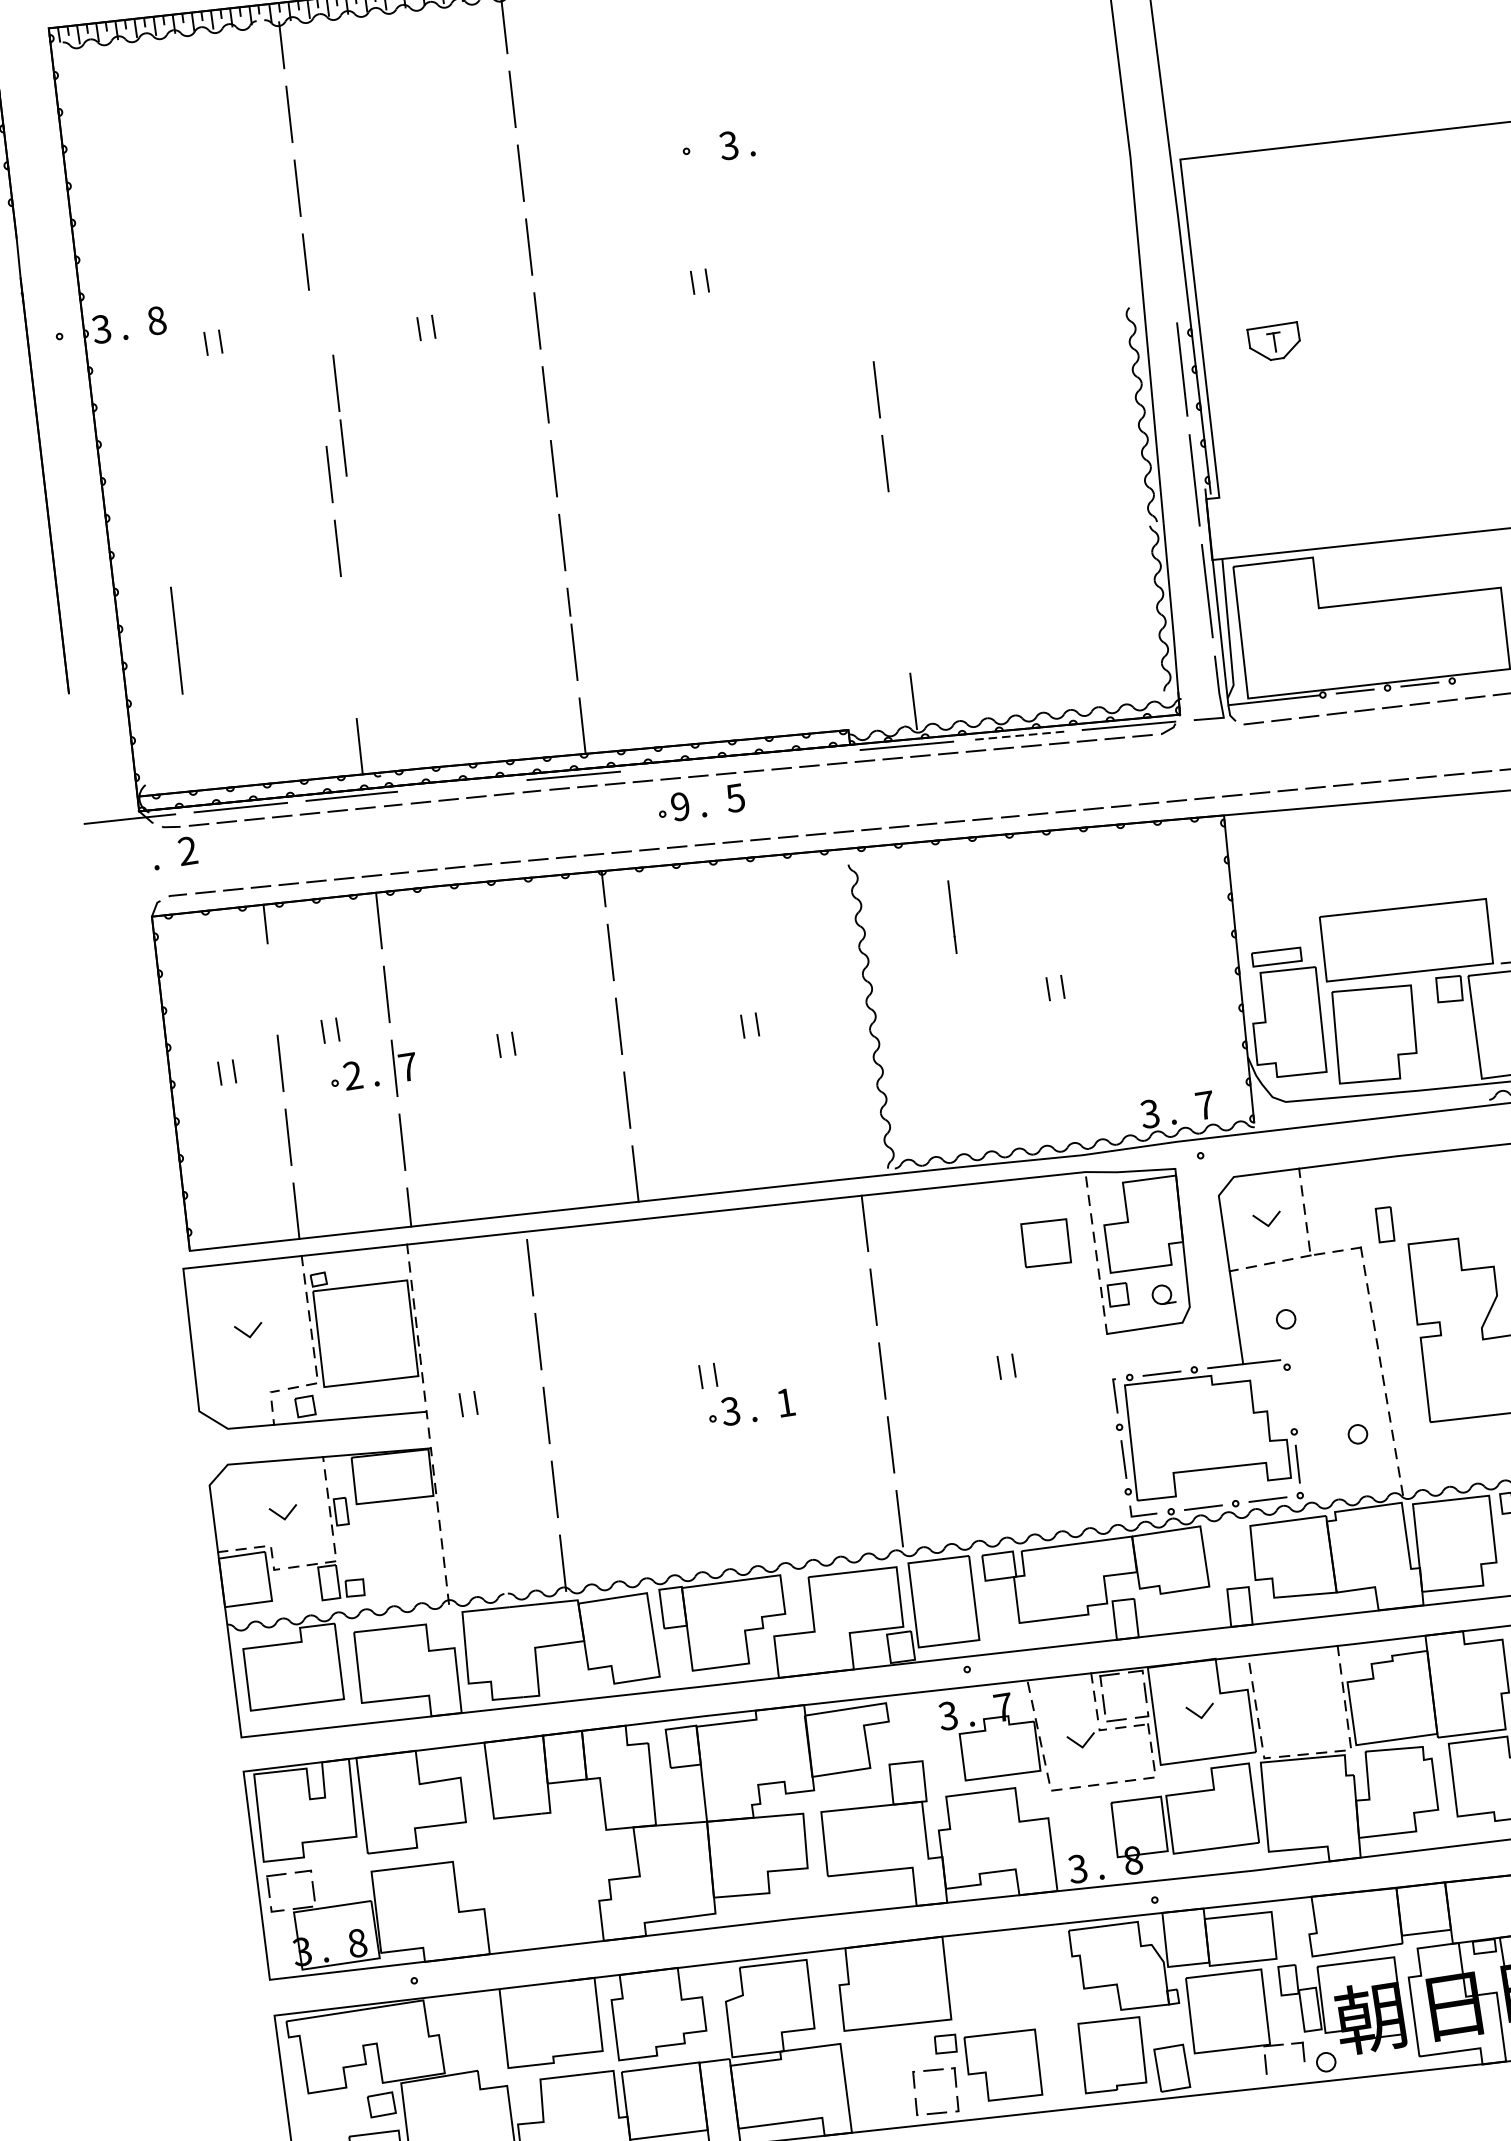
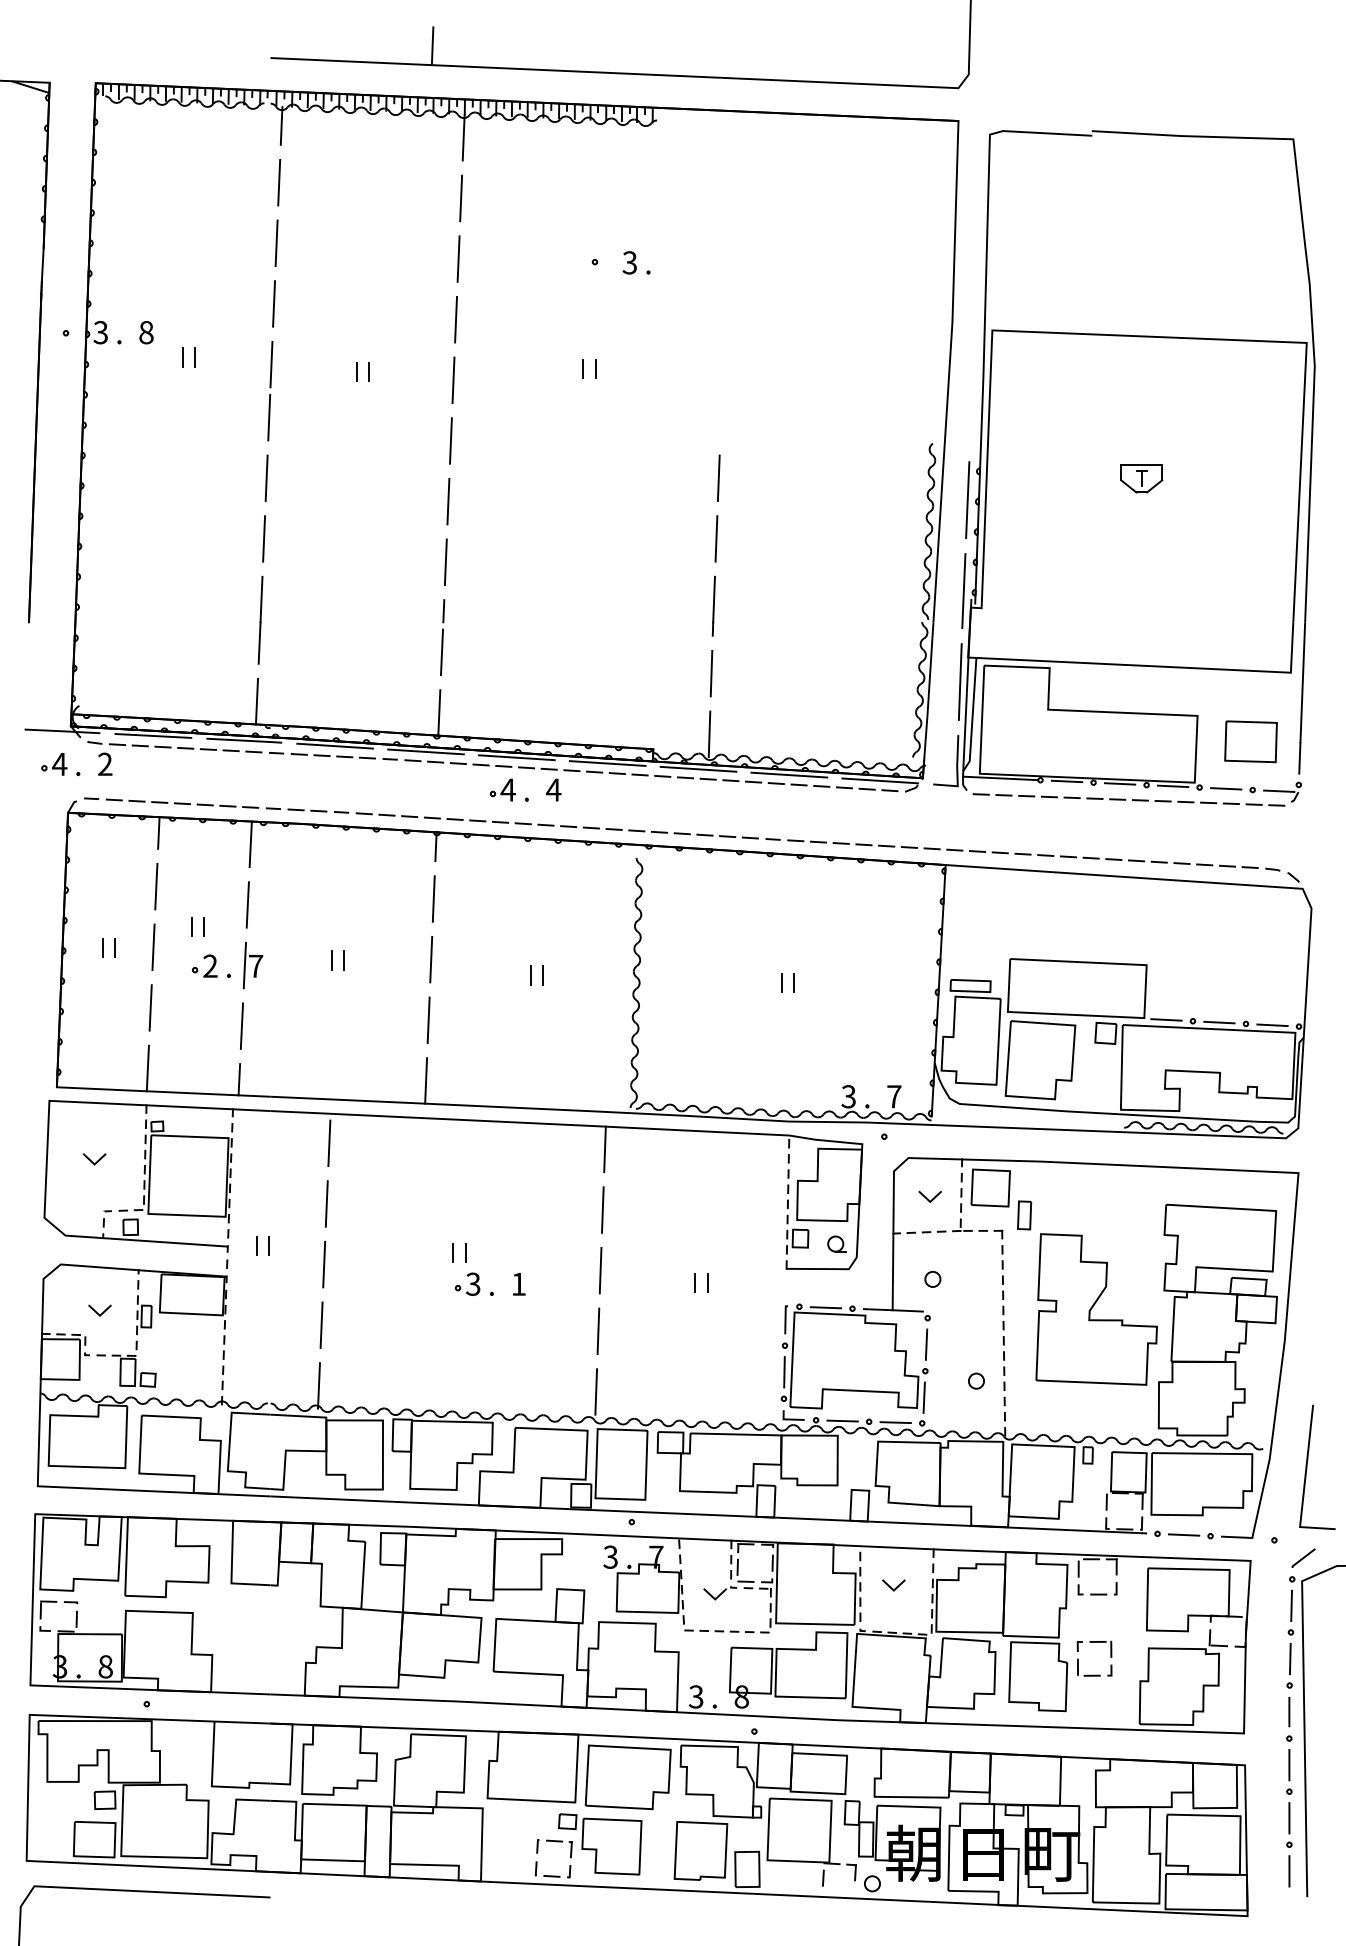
part: (1274, 342) -> (1141, 478), moved
line: (339, 412) -> (270, 388), moved
line: (904, 627) -> (711, 673), added
line: (176, 639) -> (260, 619), moved
line: (1483, 677) -> (1172, 786), added
line: (1018, 736) -> (789, 775), dashed -> solid
line: (795, 755) -> (607, 763), added
line: (684, 765) -> (516, 757), added
line: (463, 785) -> (335, 745), added
text: (735, 797) -> (553, 789), 5 -> 4
text: (679, 806) -> (507, 789), 9 -> 4
part: (126, 860) -> (54, 764), added
line: (951, 916) -> (713, 605), moved
line: (272, 989) -> (156, 886), added
part: (1045, 1242) -> (990, 1187), moved
line: (1290, 1399) -> (926, 1344), added
line: (1199, 1714) -> (892, 1587), moved
part: (1009, 1979) -> (627, 1777), added

